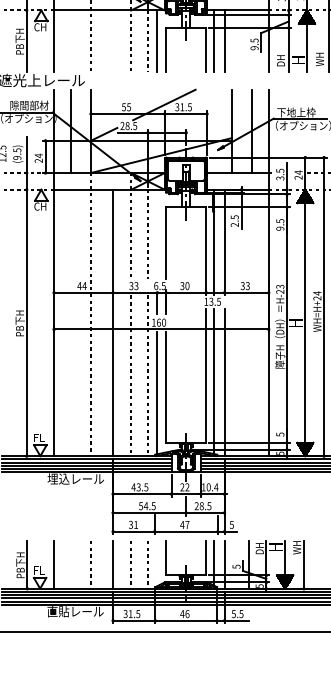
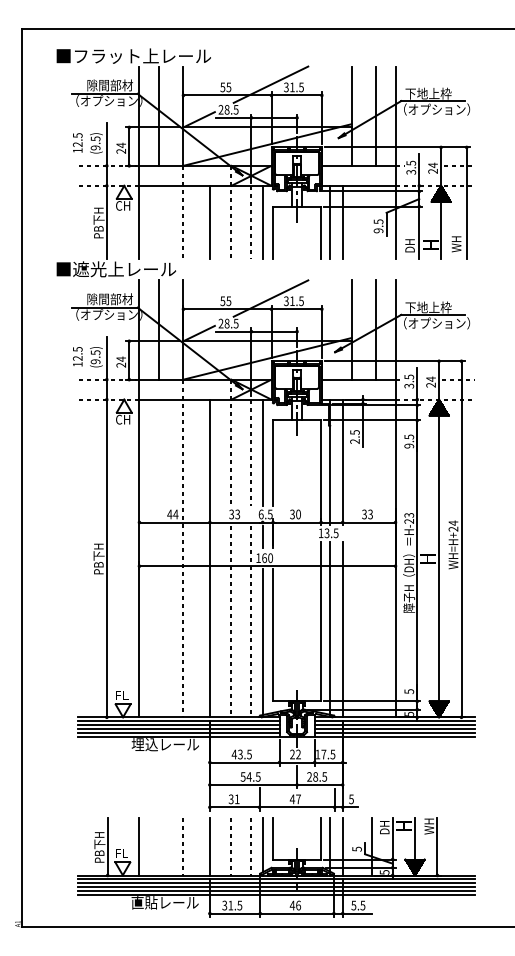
line: (112, 41) -> (209, 222), added
line: (157, 234) -> (262, 452), added
text: (212, 487) -> (328, 754), 10.4 -> 17.5
line: (157, 563) -> (262, 845), added

